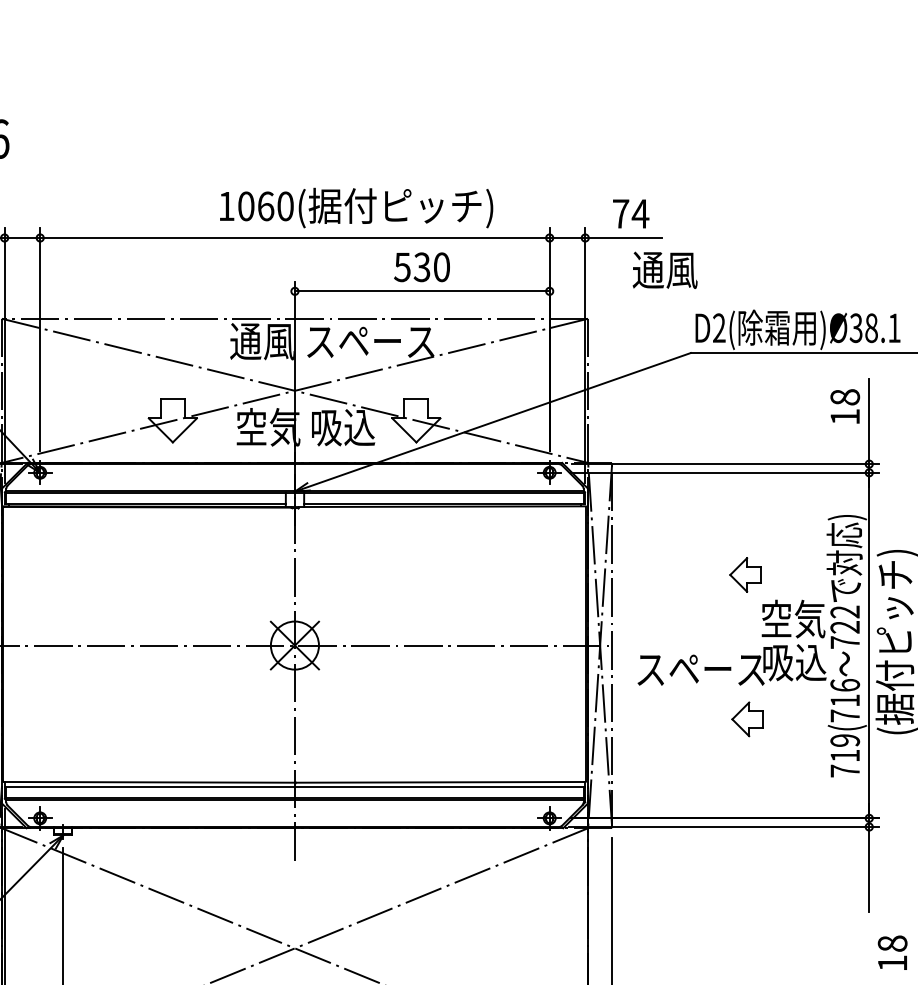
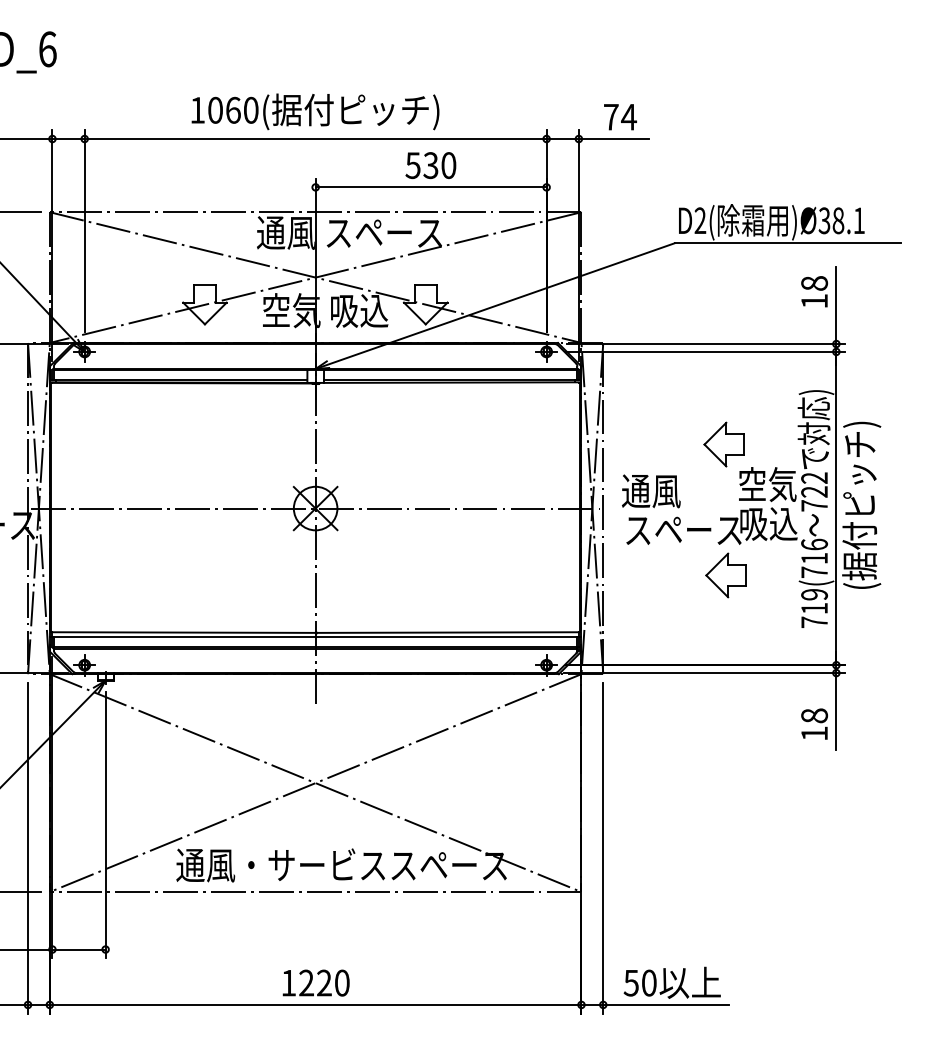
text: (356, 207) -> (315, 111), moved
text: (665, 270) -> (651, 491), moved
part: (744, 574) -> (723, 444), size x1.43
part: (746, 719) -> (725, 575), size x1.43
text: (892, 952) -> (814, 723), moved

